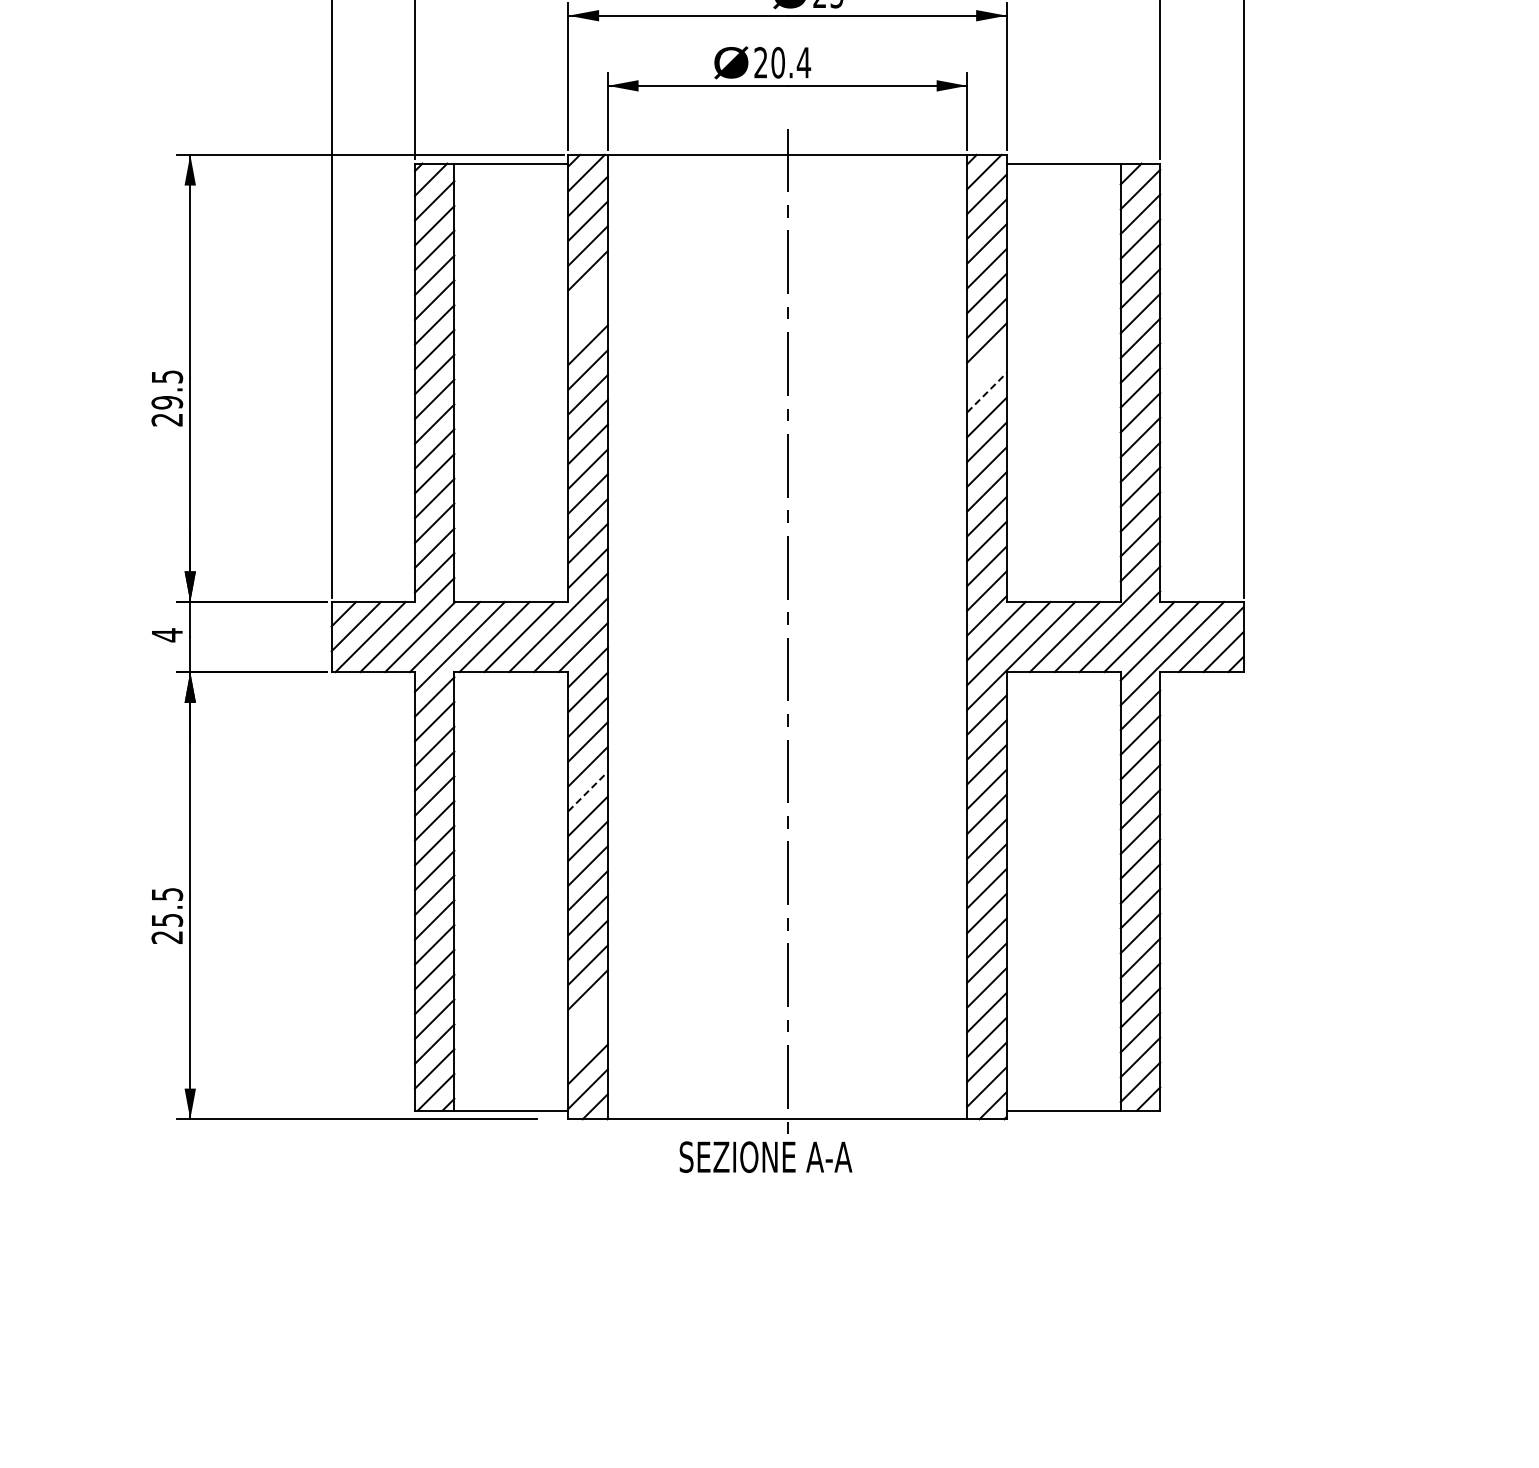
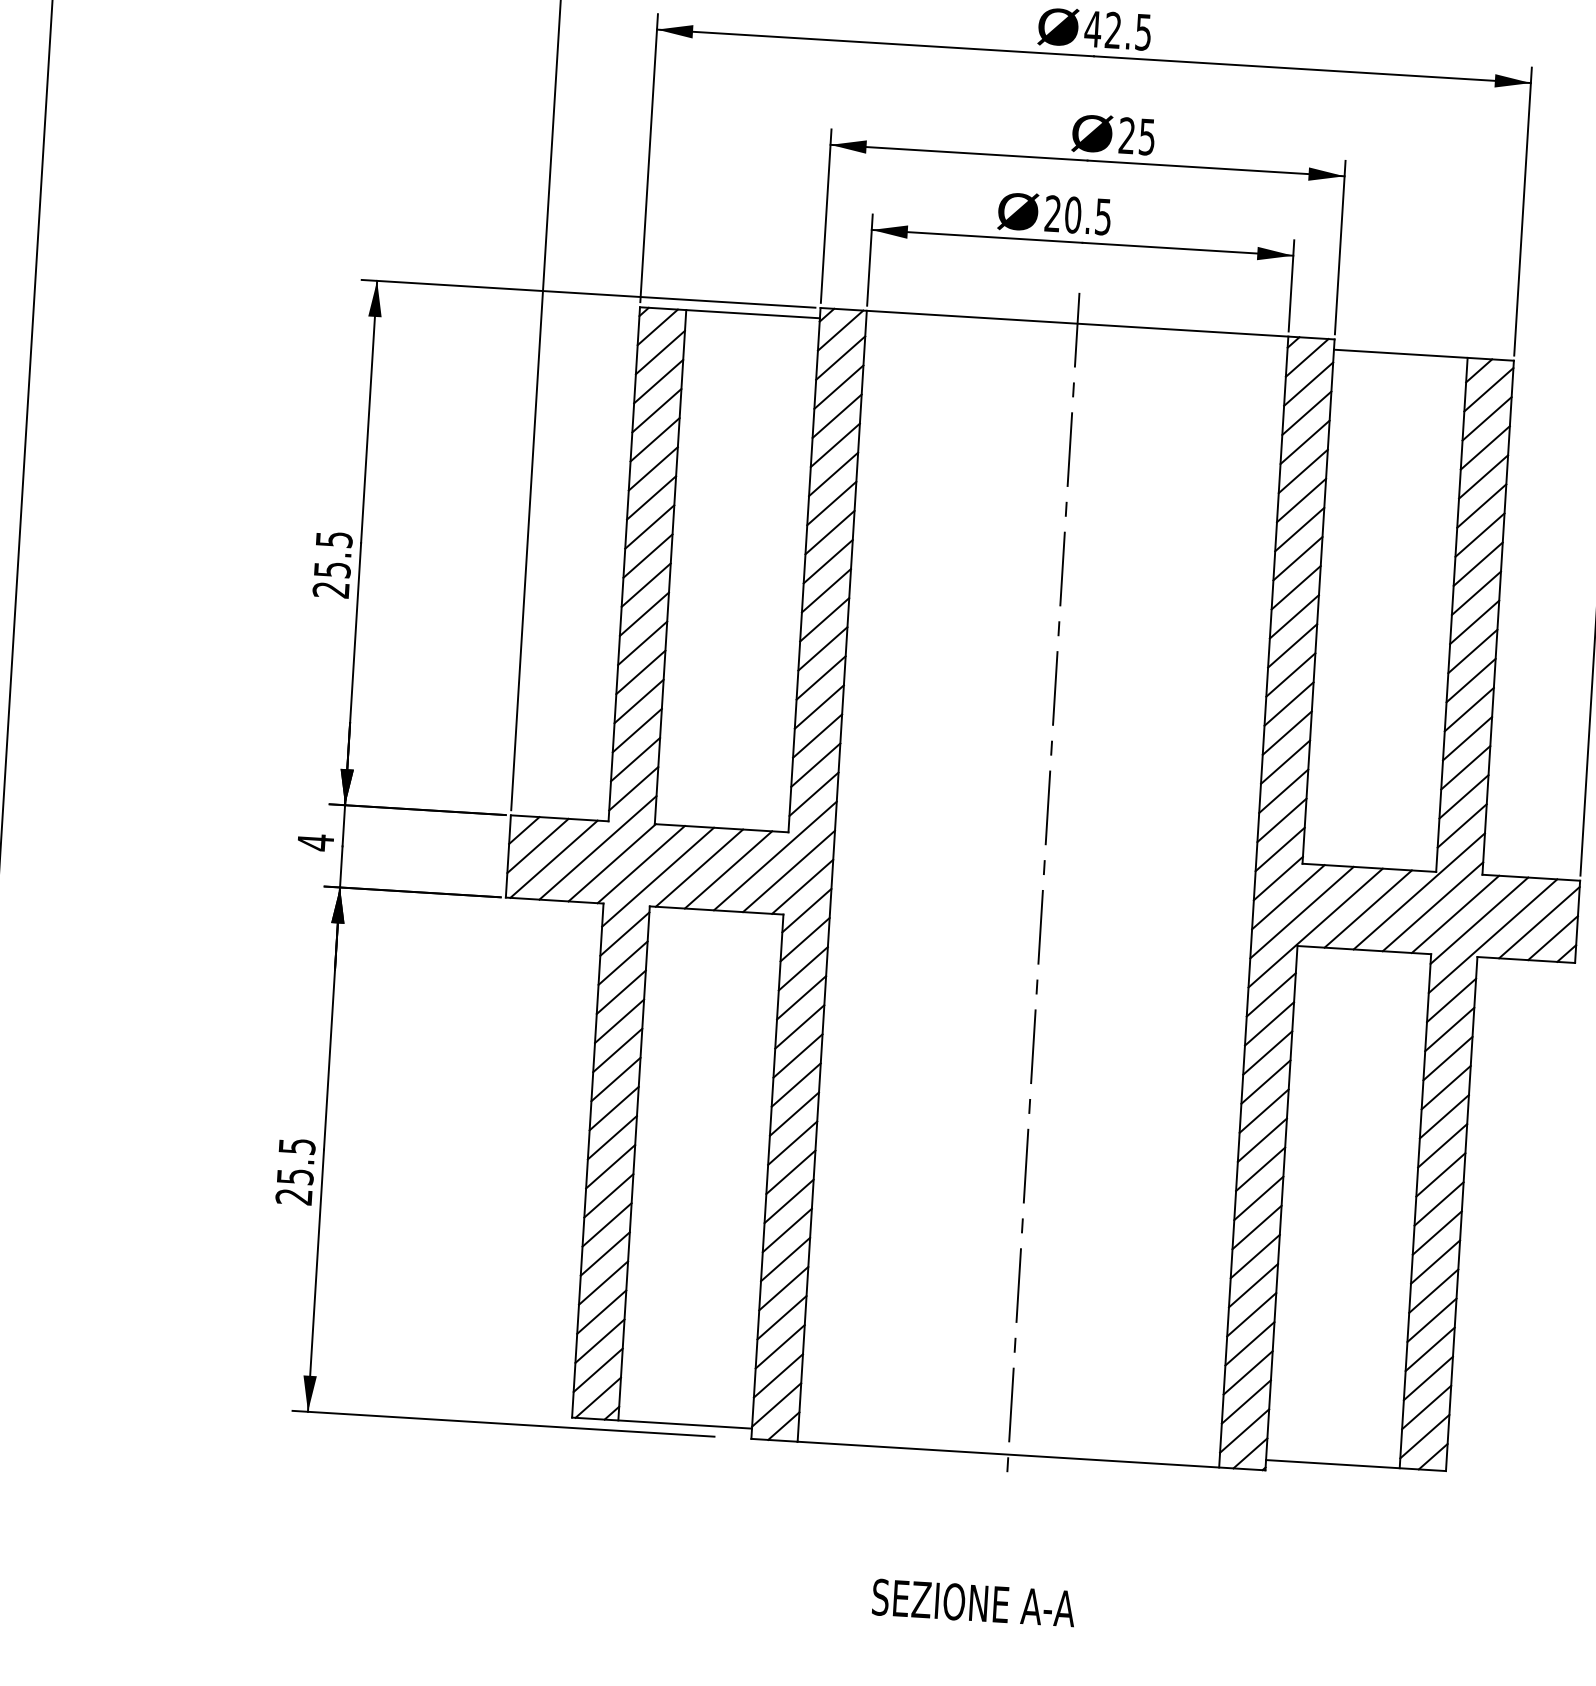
text: (803, 62) -> (1102, 216), 20.4 -> 20.5
line: (587, 295) -> (832, 474), added
line: (587, 320) -> (831, 503), added
line: (986, 367) -> (1295, 587), added
line: (987, 392) -> (1294, 616), dashed -> solid
text: (166, 402) -> (331, 569), 29.5 -> 25.5
line: (588, 791) -> (798, 1055), dashed -> solid
line: (587, 1014) -> (781, 1317), added
line: (587, 1039) -> (779, 1346), added
text: (765, 1156) -> (973, 1602), moved

